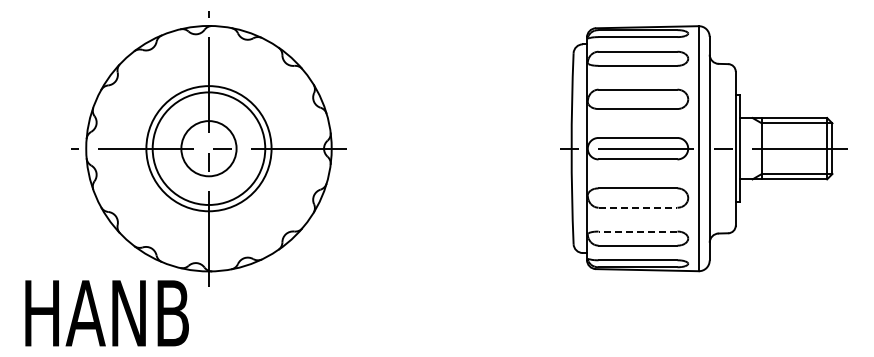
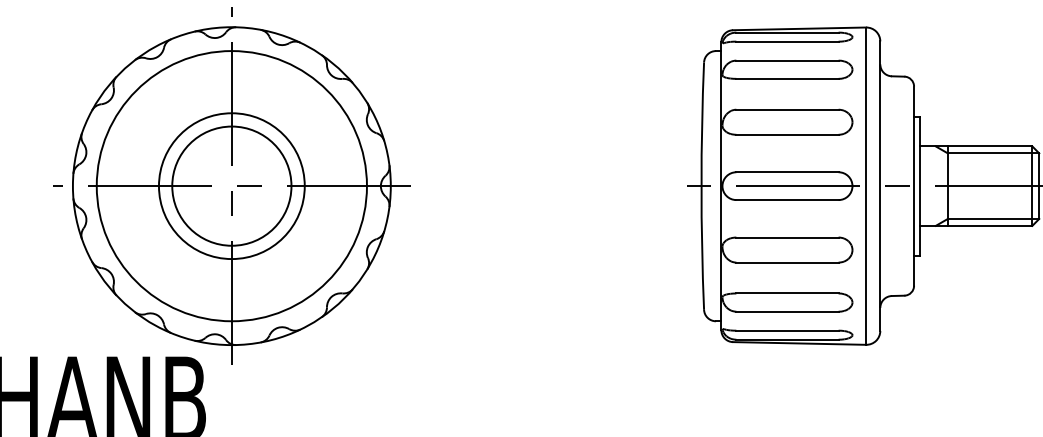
circle: (208, 148) -> (231, 185), size x1.67
circle: (208, 148) -> (231, 185), size x1.67
line: (638, 207) -> (788, 262), dashed -> solid
line: (637, 231) -> (786, 293), dashed -> solid

